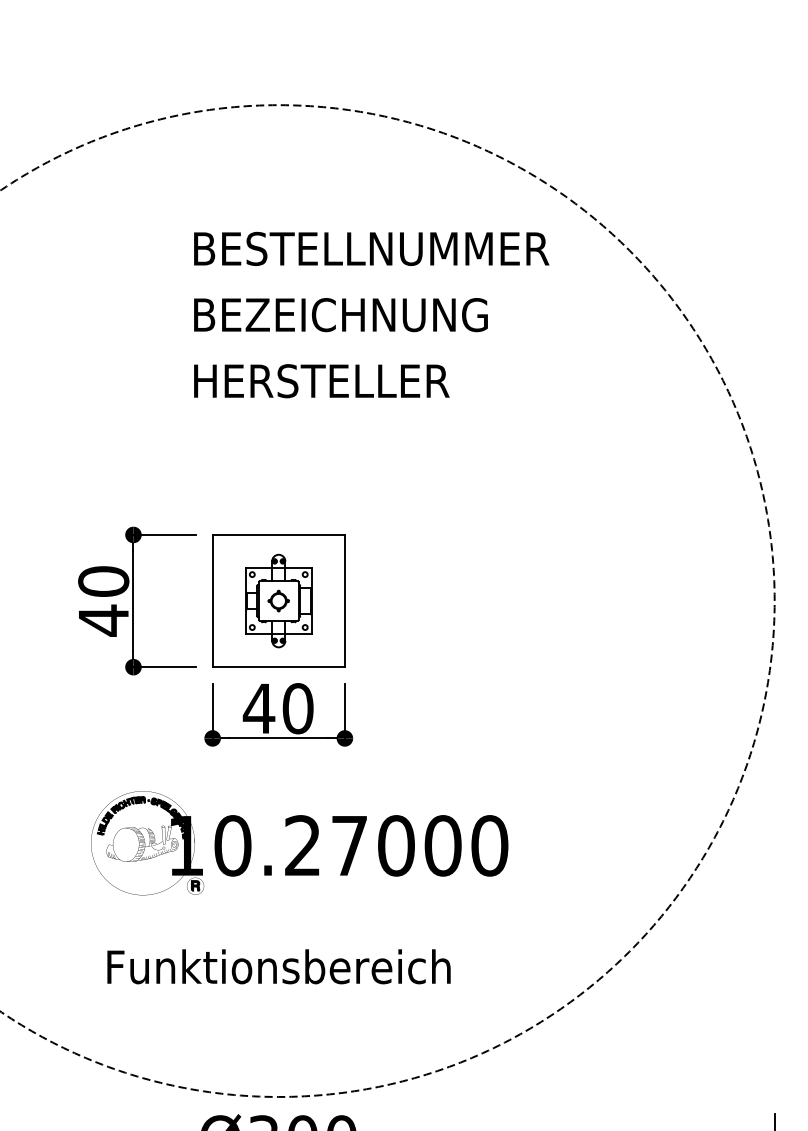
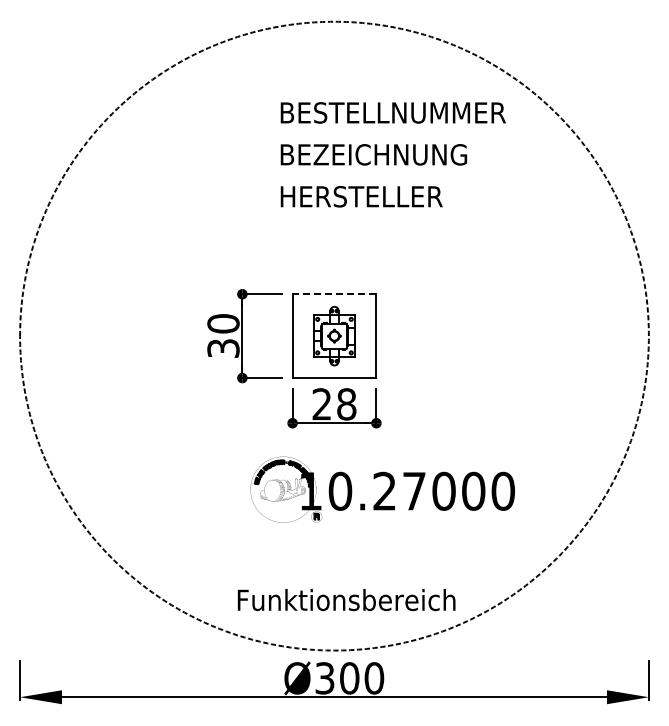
line: (278, 535) -> (334, 294), solid -> dashed
text: (103, 620) -> (223, 348), 40 -> 30
text: (277, 708) -> (333, 404), 40 -> 28
part: (299, 842) -> (382, 489), moved
text: (278, 967) -> (346, 600), moved

